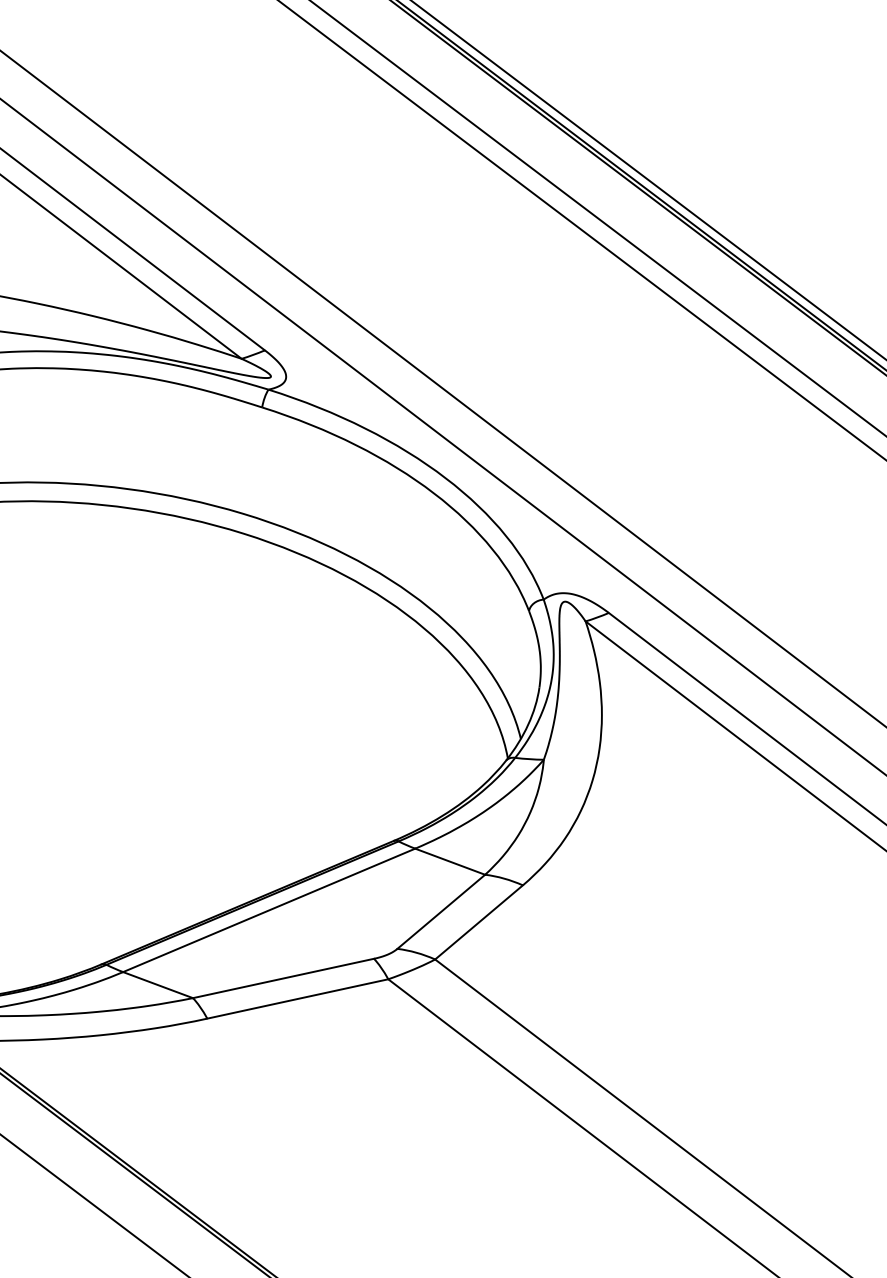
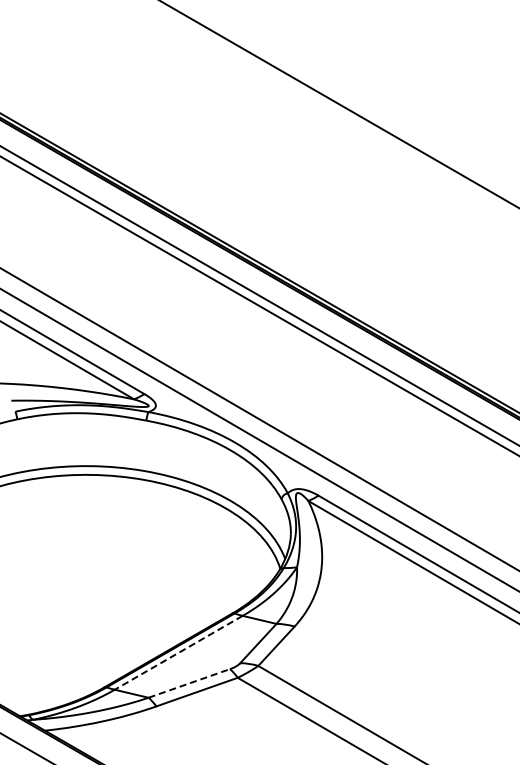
line: (268, 909) -> (178, 652), solid -> dashed
line: (283, 978) -> (189, 683), solid -> dashed

